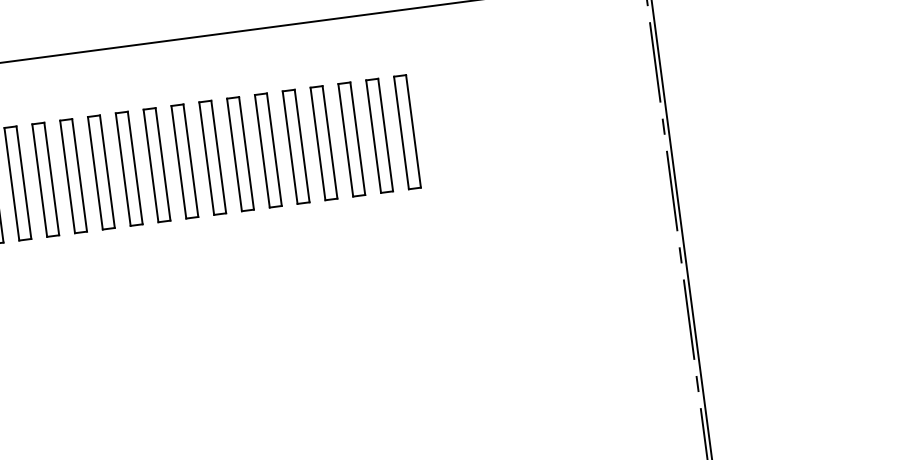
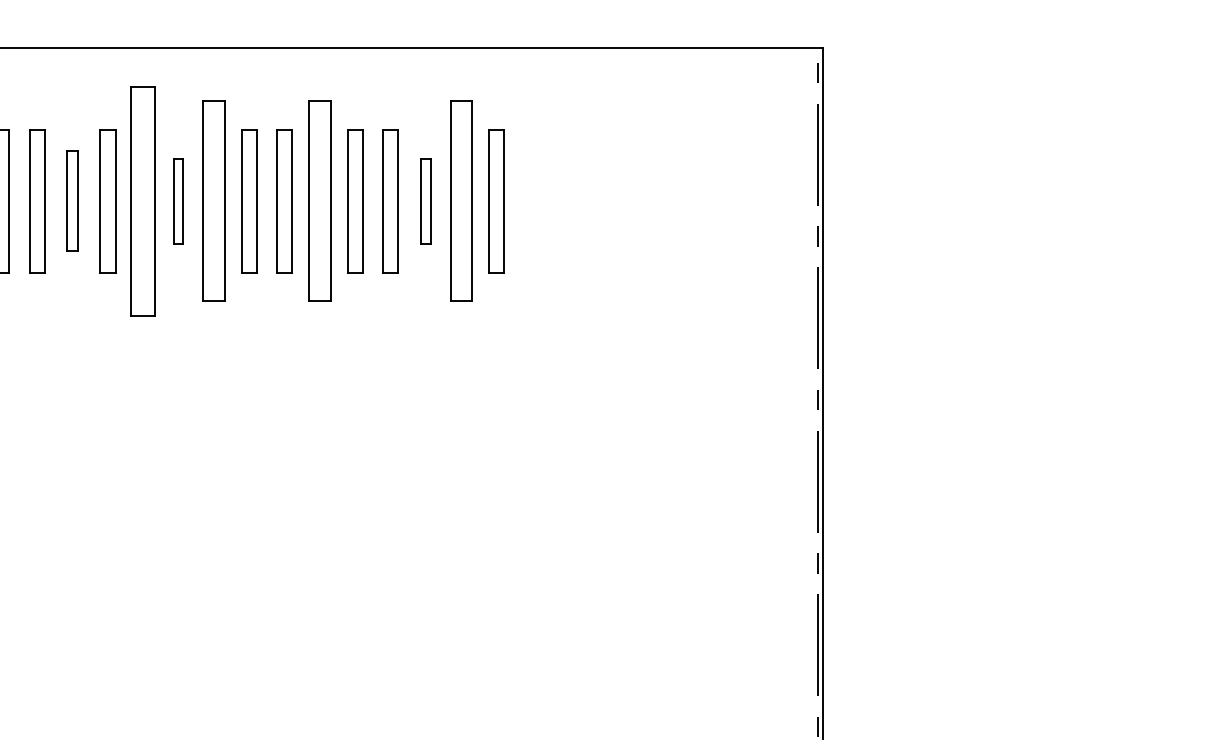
part: (379, 135) -> (461, 201), size x1.4
part: (351, 139) -> (425, 201), size x0.6
part: (267, 150) -> (319, 201), size x1.4
part: (184, 161) -> (213, 201), size x1.4
part: (157, 165) -> (178, 201), size x0.6
part: (129, 168) -> (143, 201), size x1.6
part: (73, 176) -> (72, 201), size x0.7

